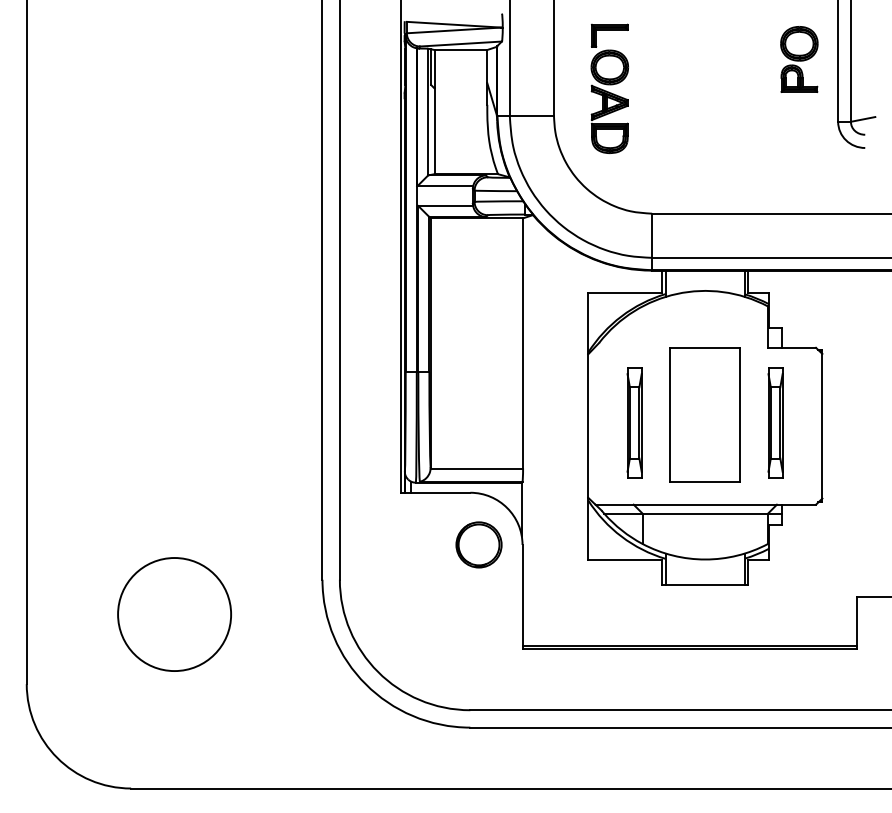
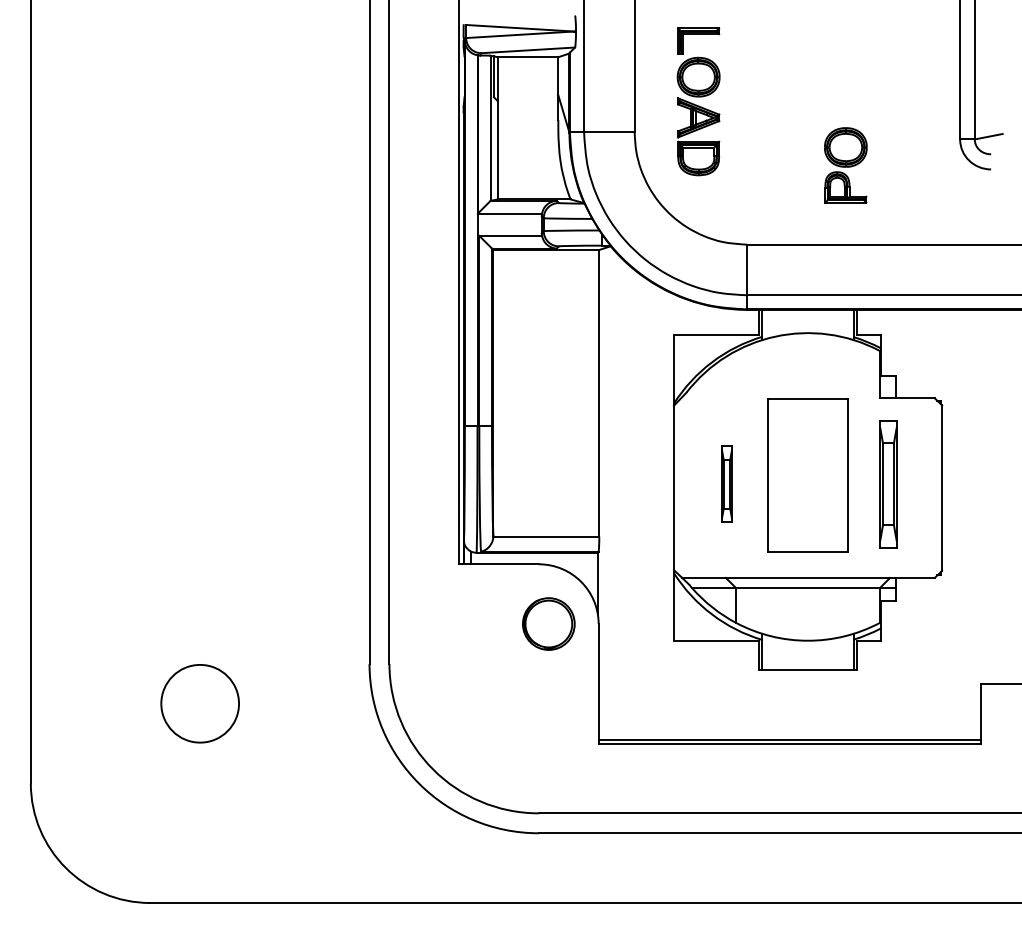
part: (799, 59) -> (846, 165), moved
part: (634, 422) -> (726, 483), size x0.6
circle: (174, 614) -> (200, 703), size x0.6

